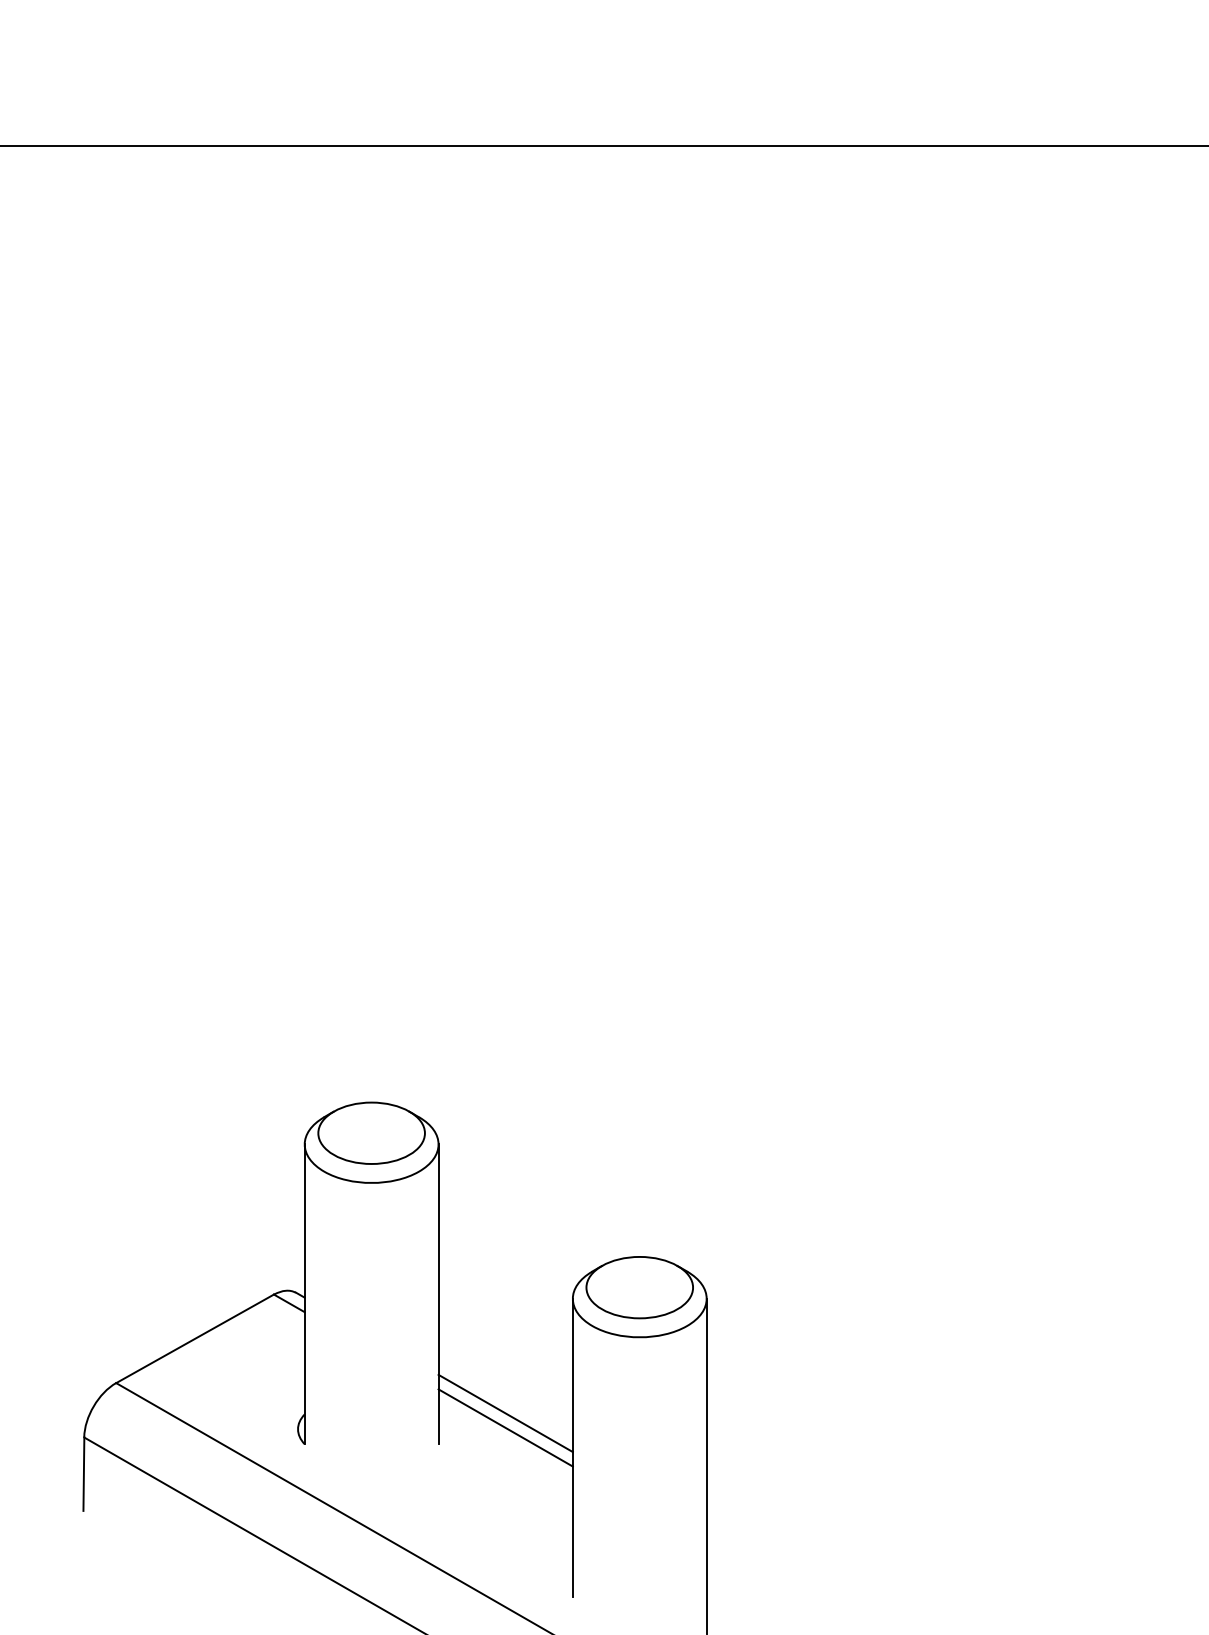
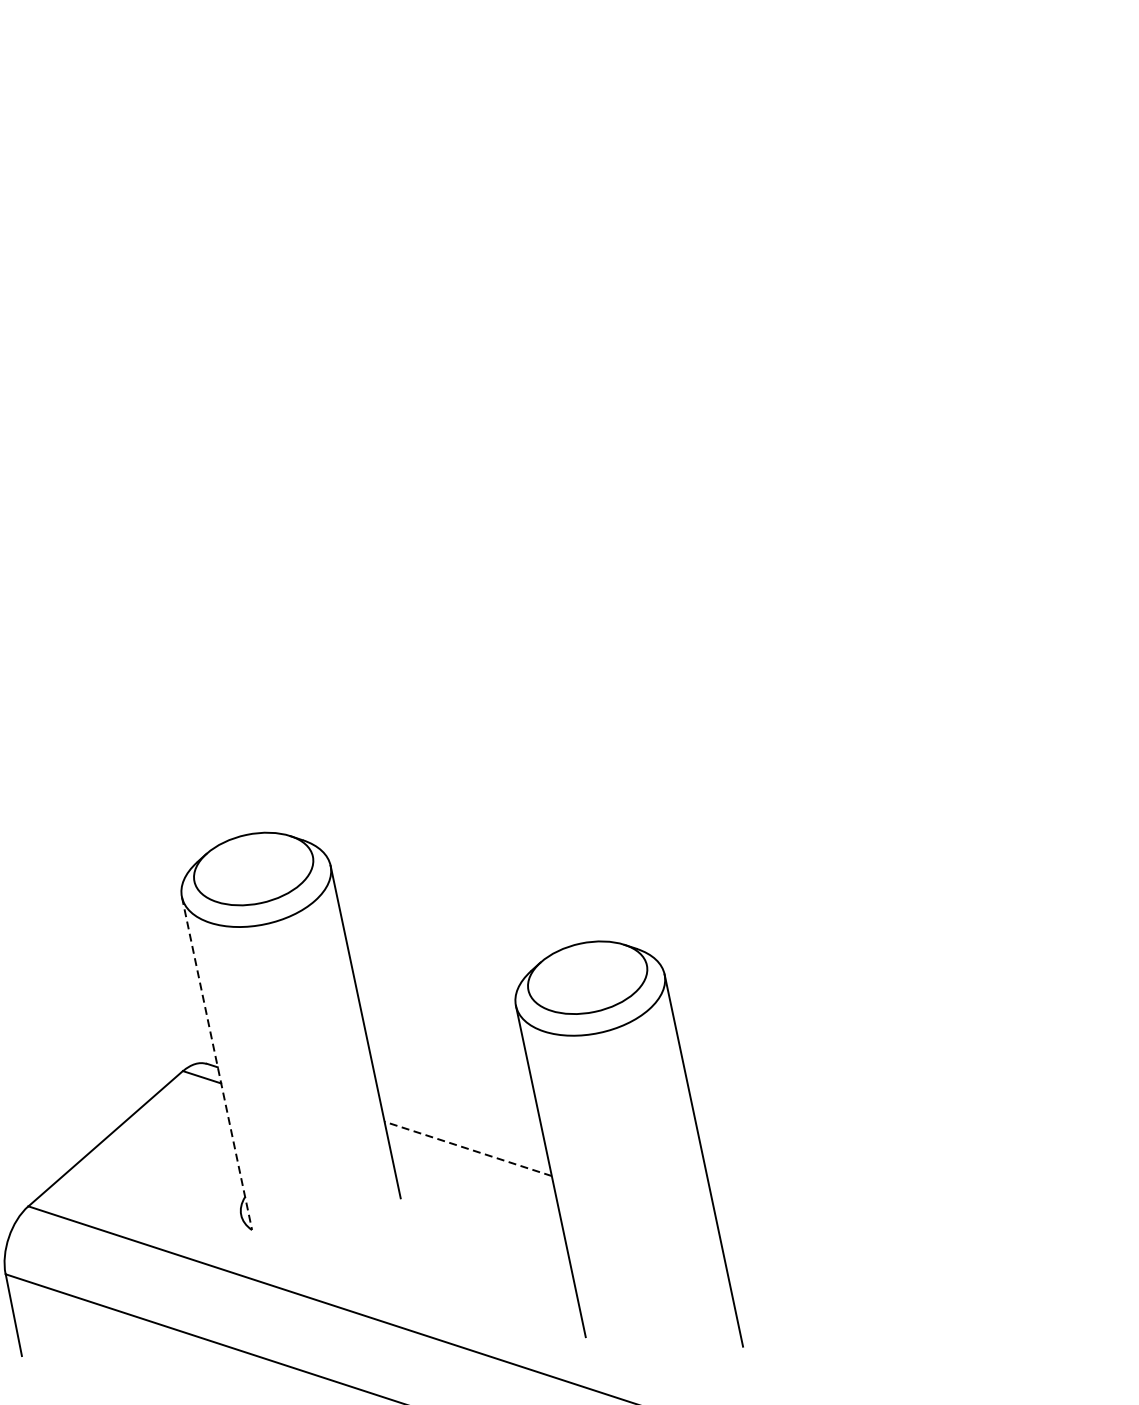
line: (304, 1294) -> (216, 1063), solid -> dashed
line: (505, 1413) -> (467, 1149), solid -> dashed
line: (505, 1427) -> (471, 1164), removed

